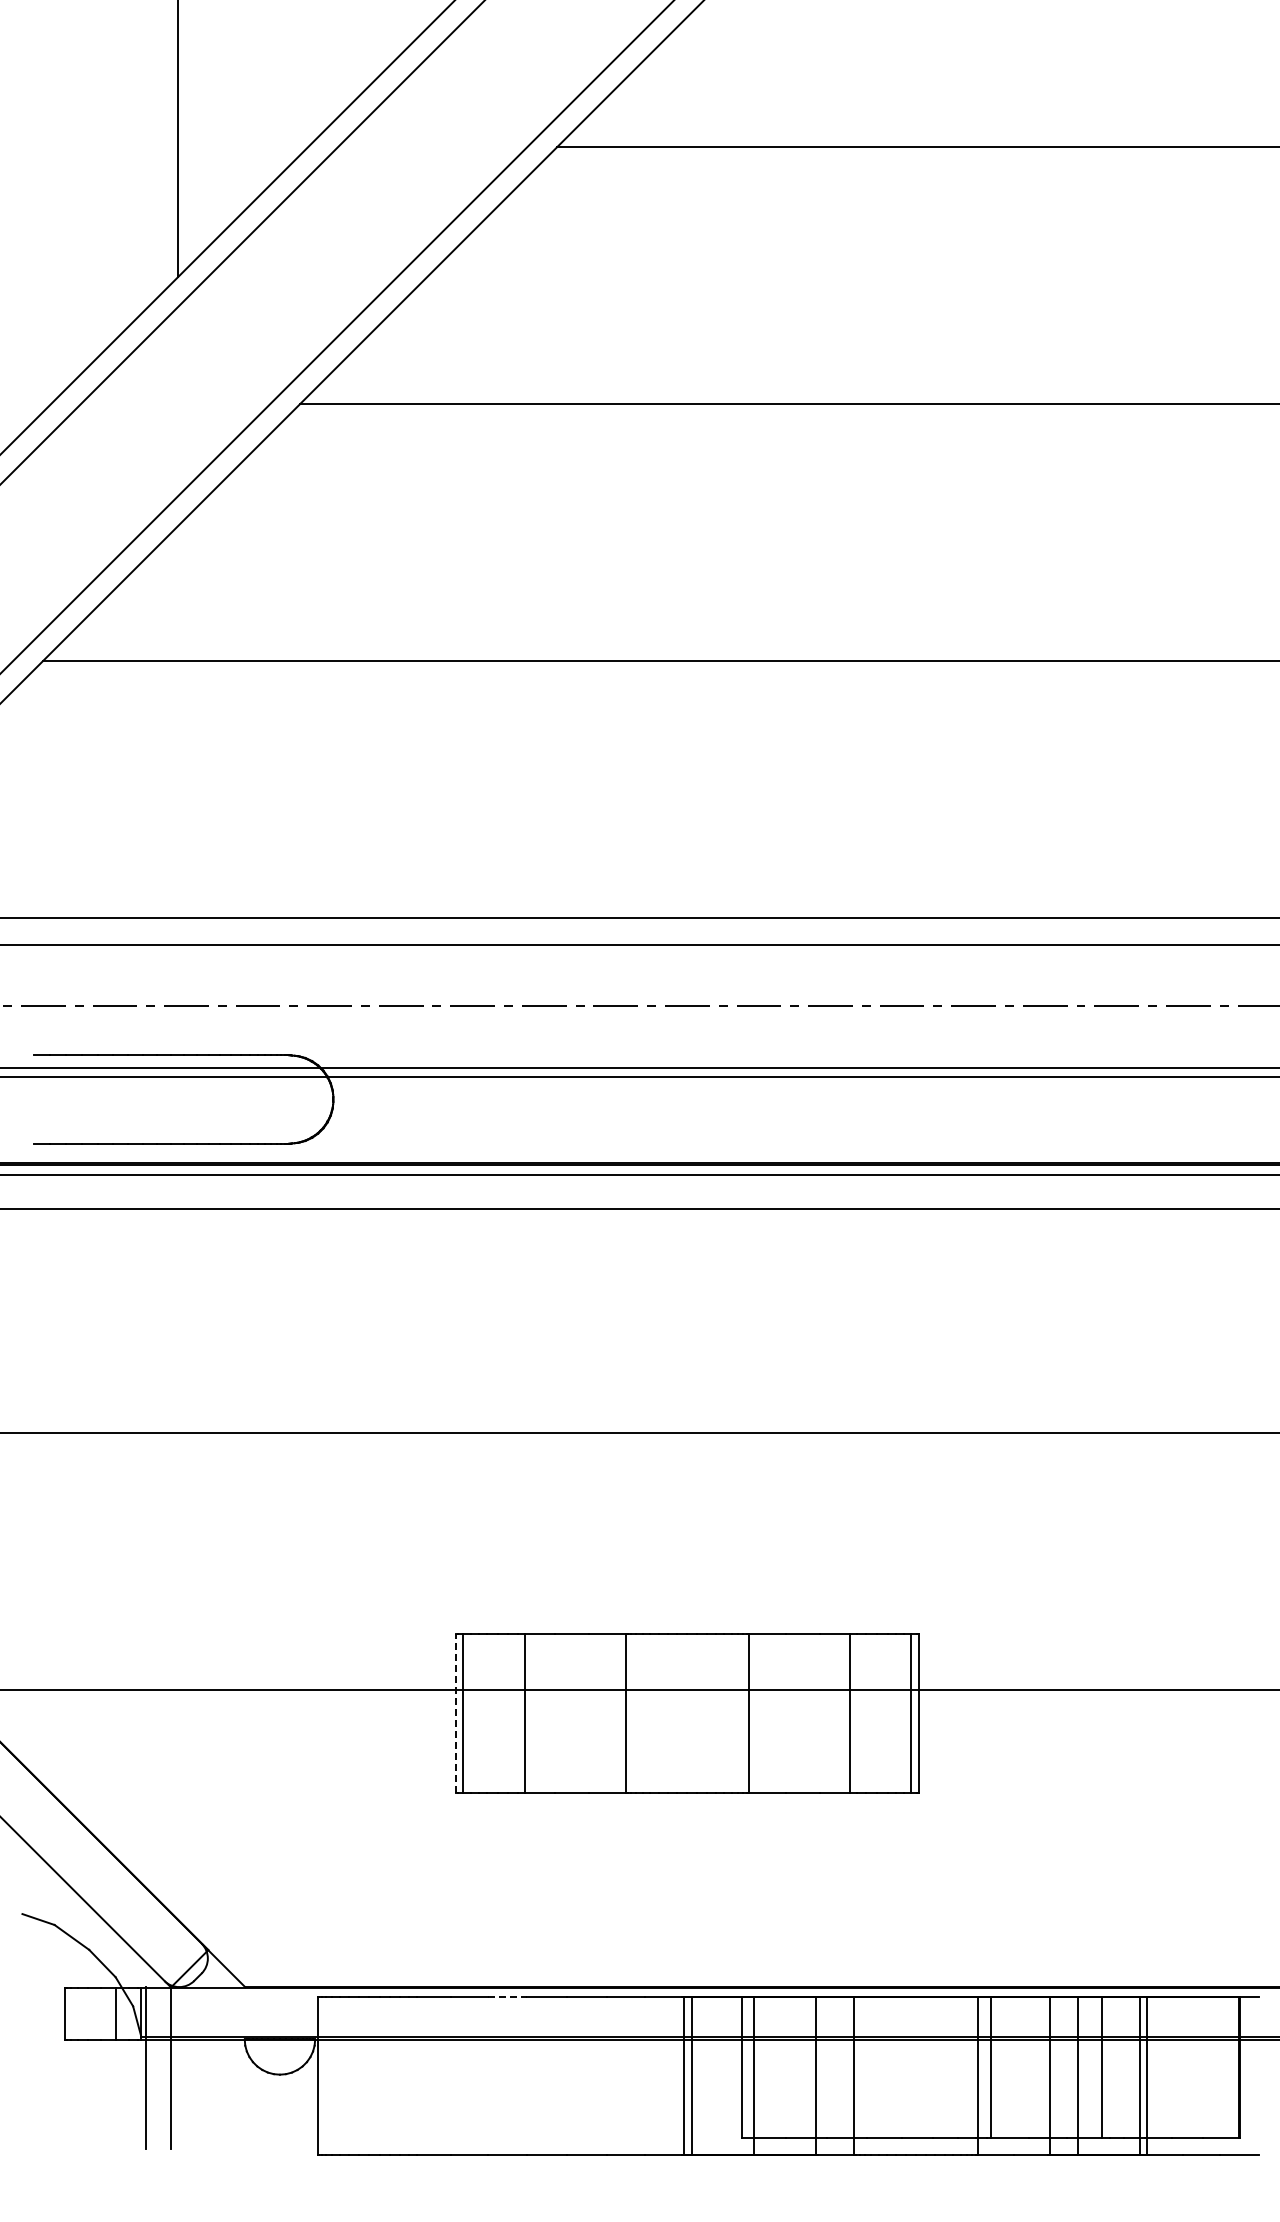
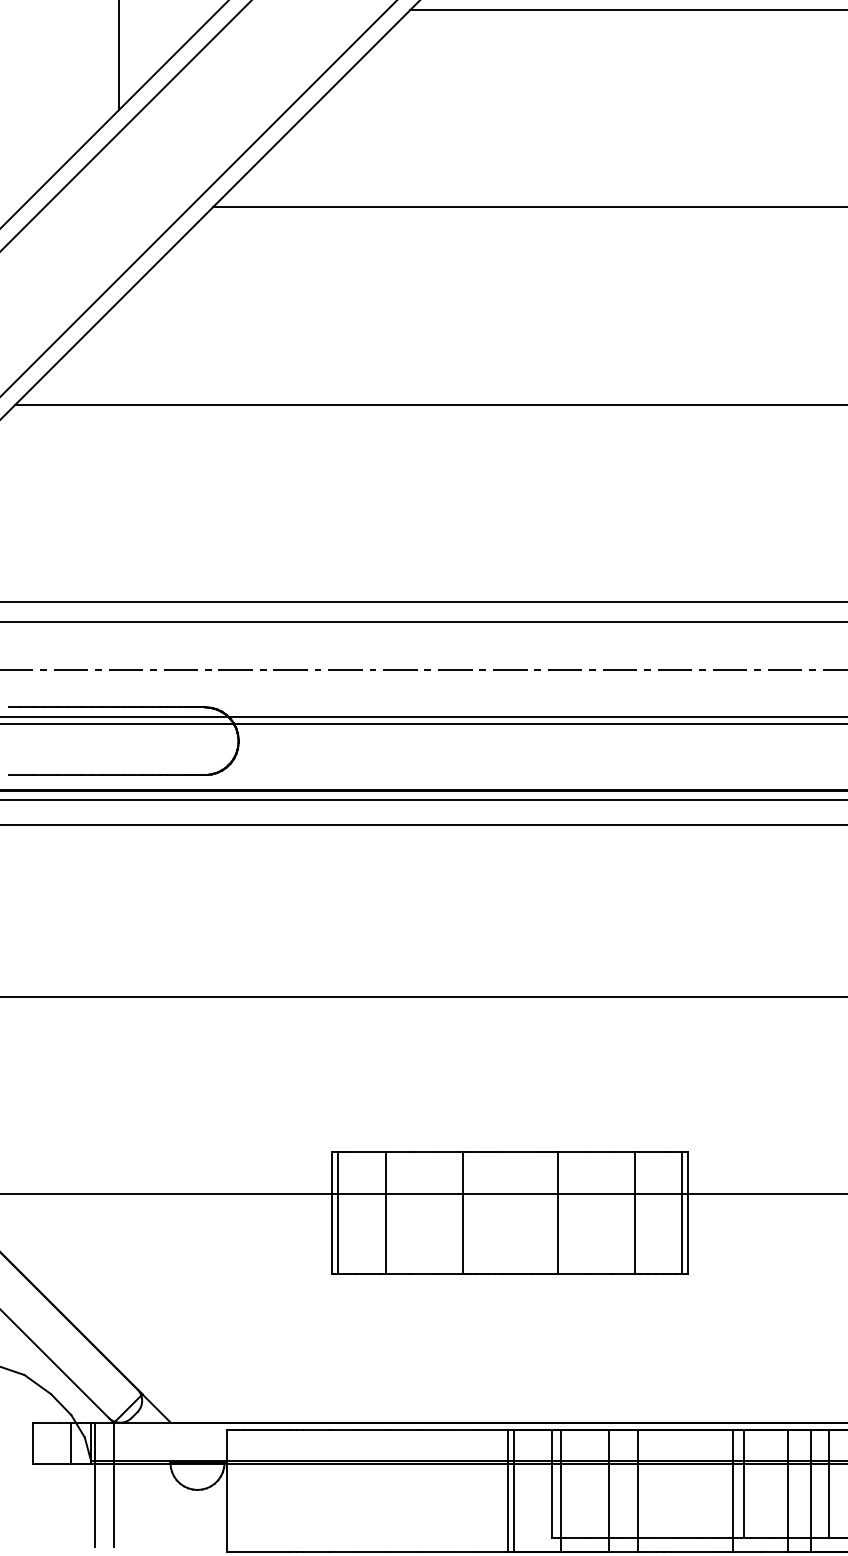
line: (455, 1713) -> (332, 1212), dashed -> solid
line: (507, 1996) -> (372, 1429), dashed -> solid

